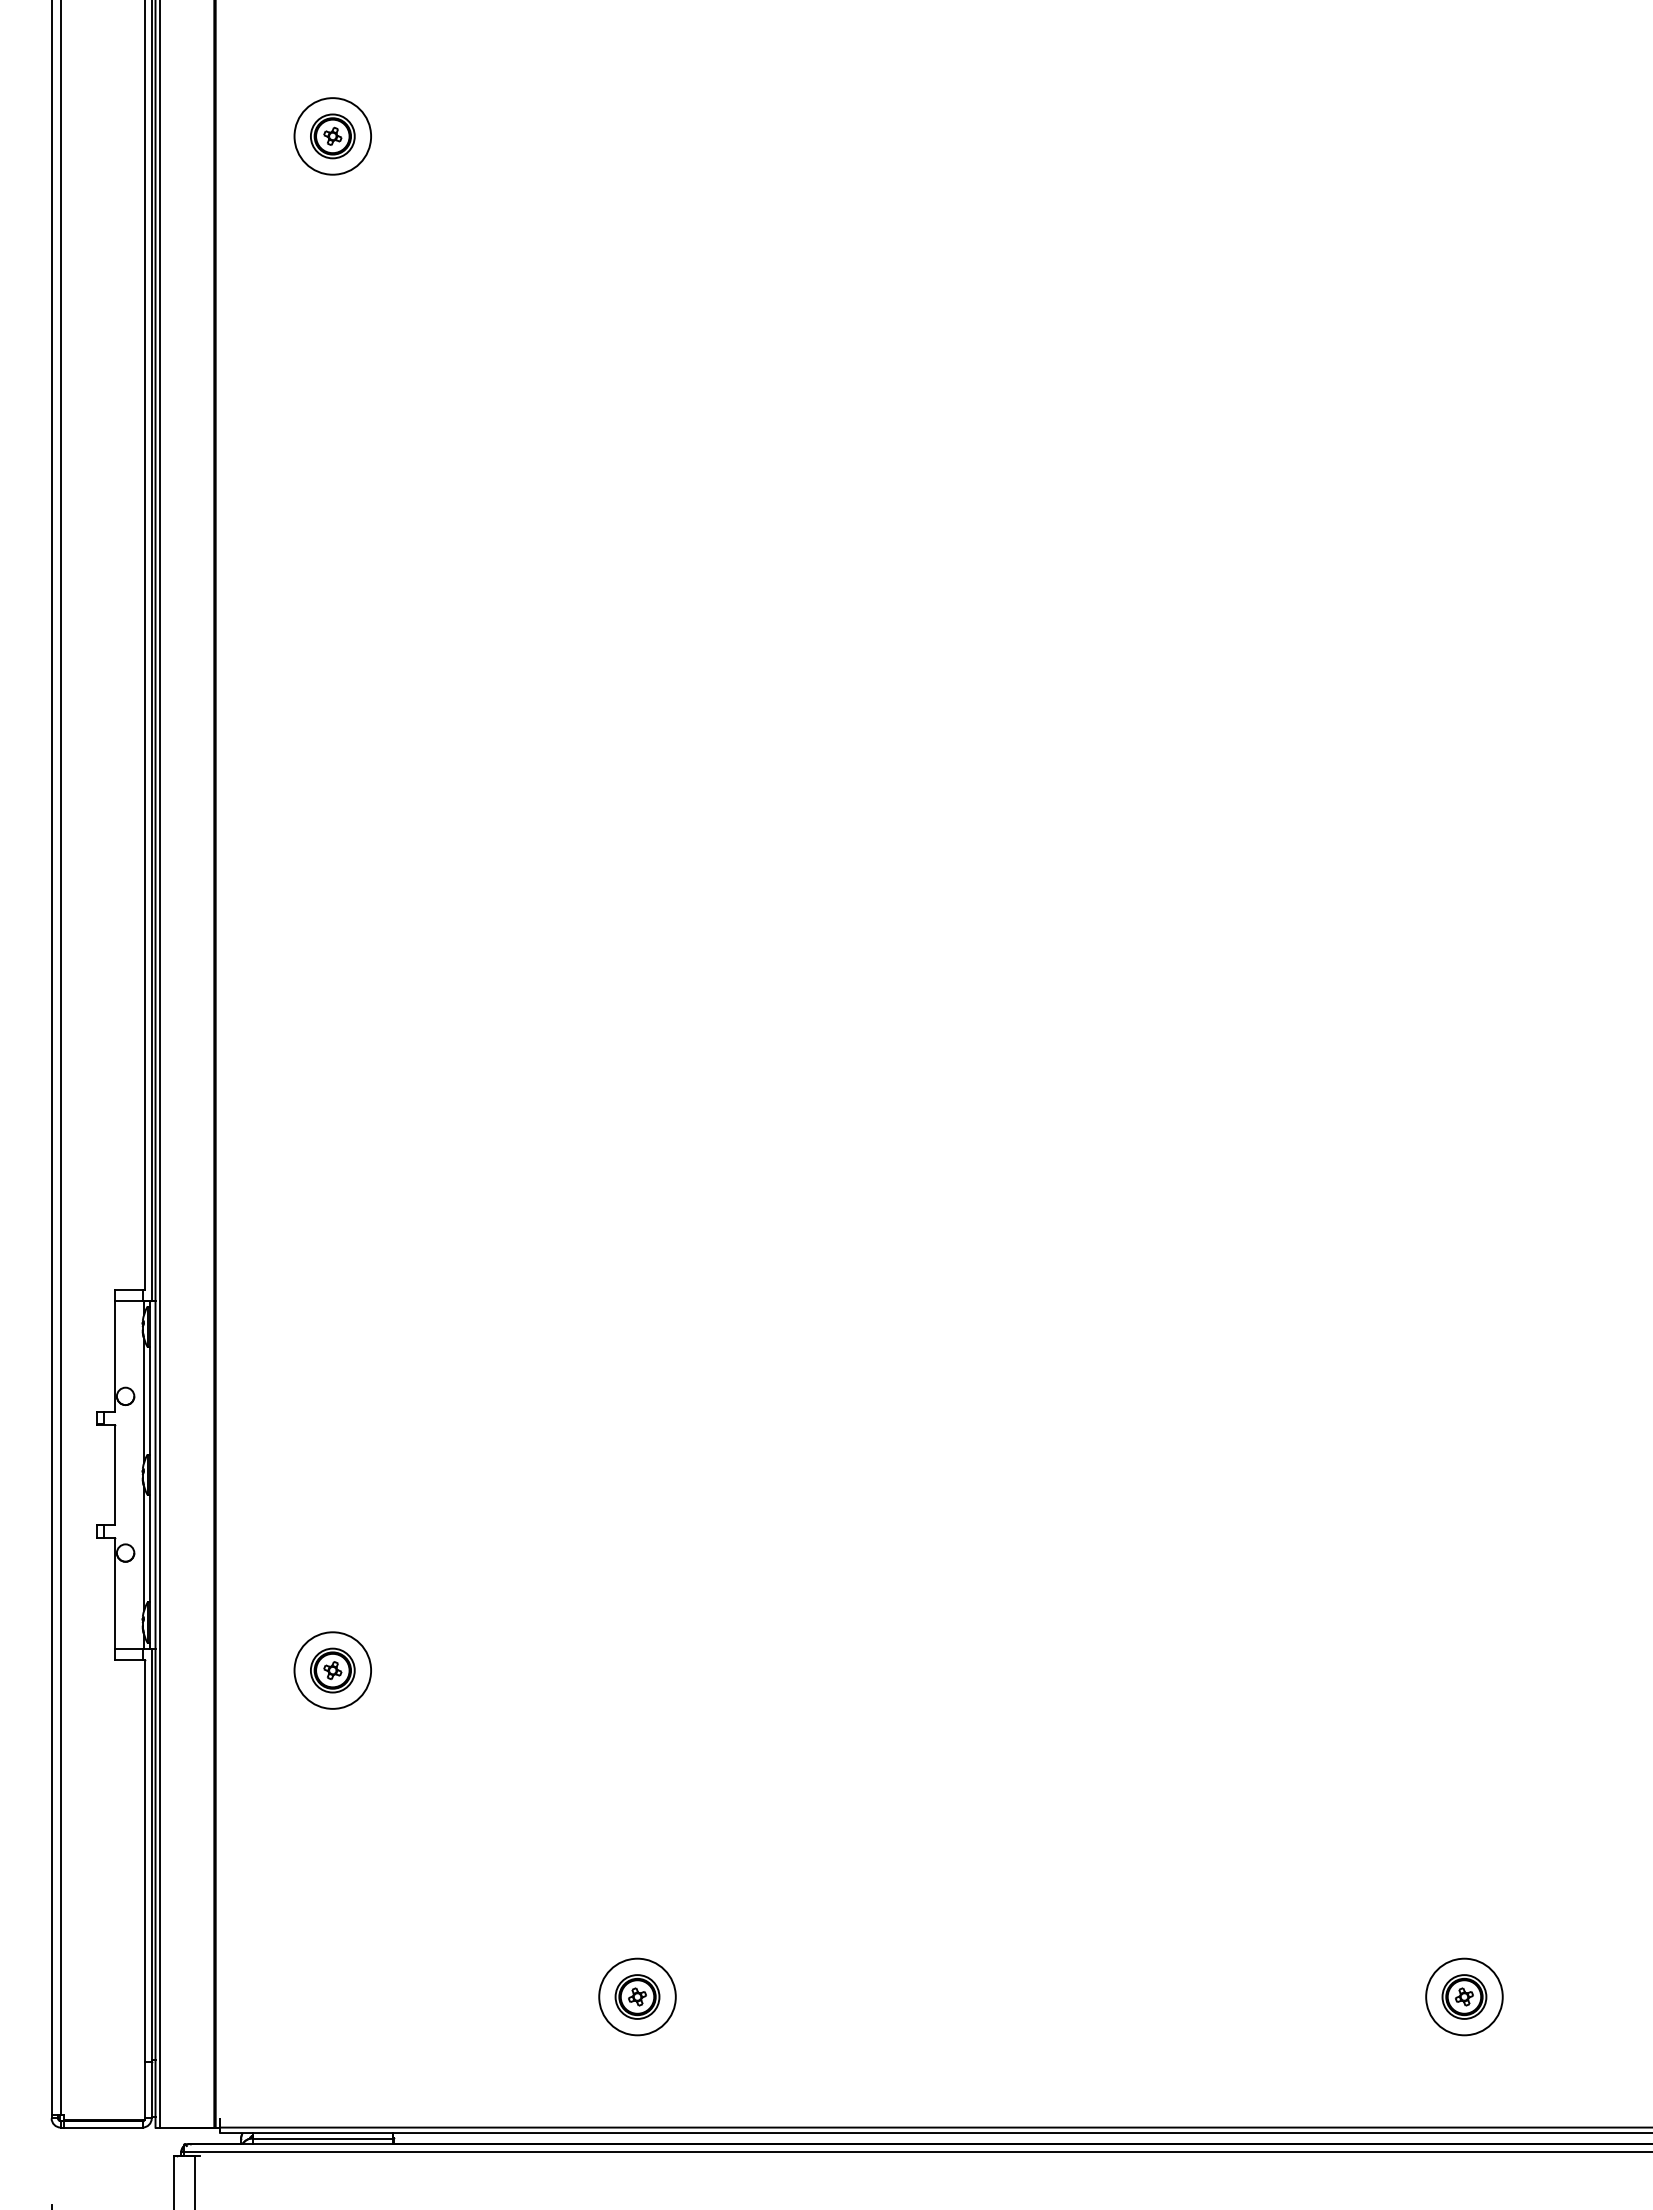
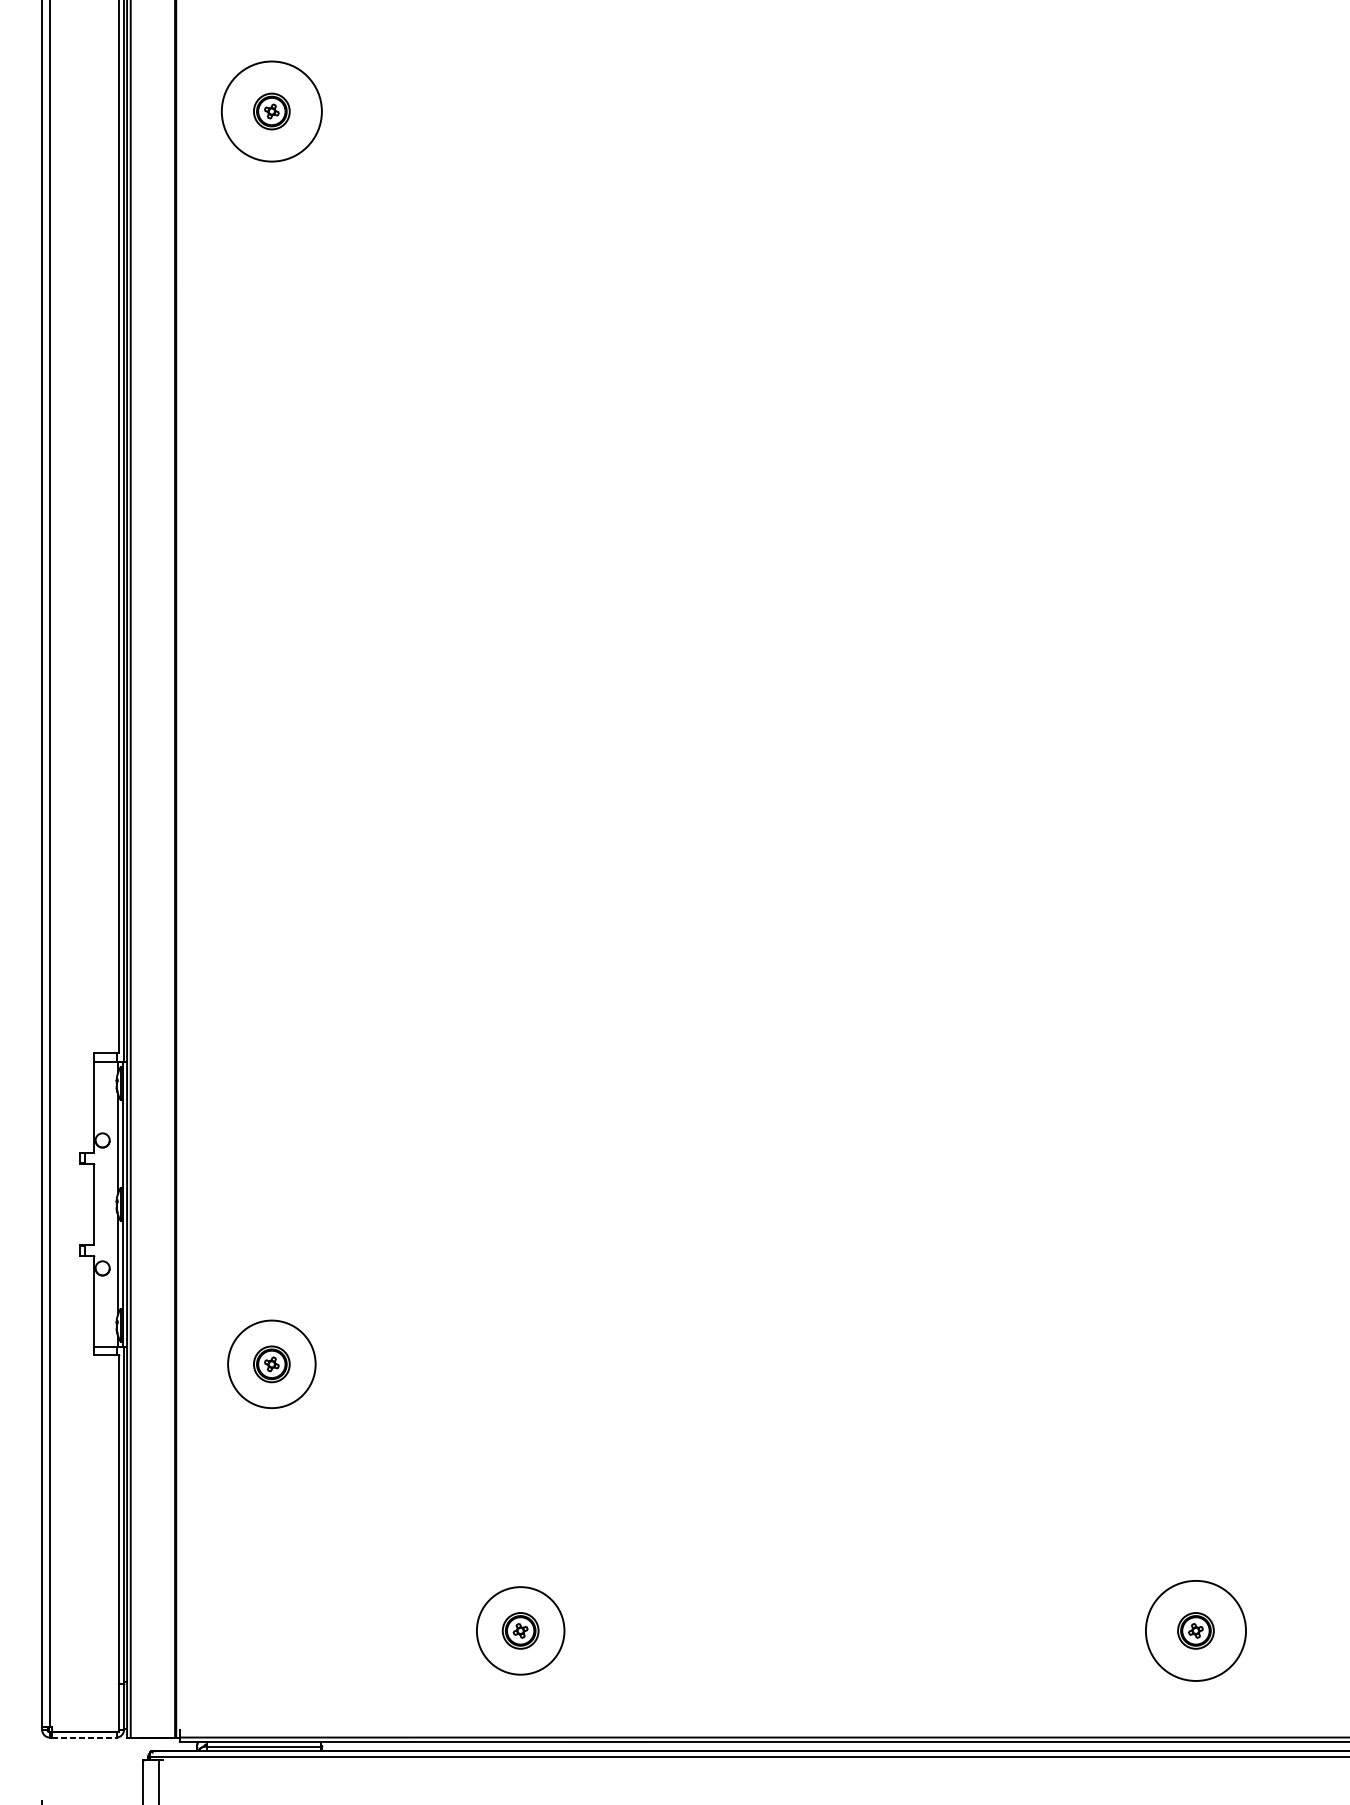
circle: (332, 136) -> (271, 111), size x1.6
circle: (332, 1670) -> (271, 1364), size x1.4
circle: (637, 1996) -> (520, 1630), size x1.4
circle: (1464, 1996) -> (1195, 1630), size x1.6
line: (103, 2127) -> (84, 1737), solid -> dashed

